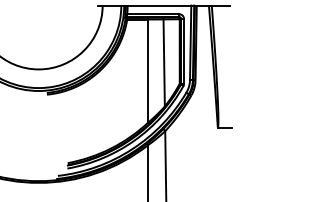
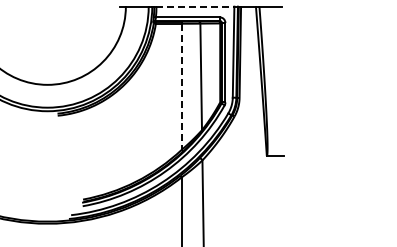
line: (159, 5) -> (195, 6), solid -> dashed
line: (148, 71) -> (181, 87), solid -> dashed

